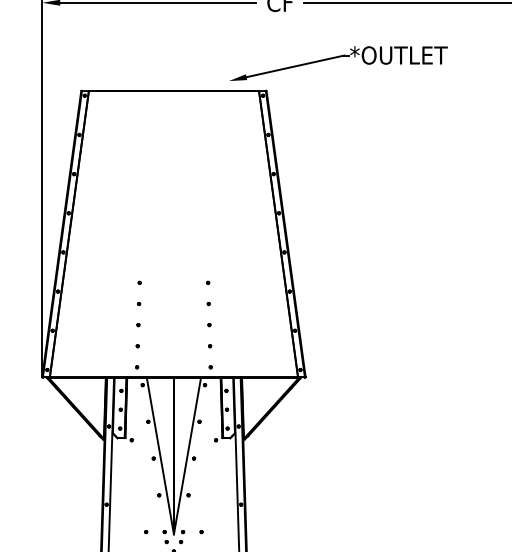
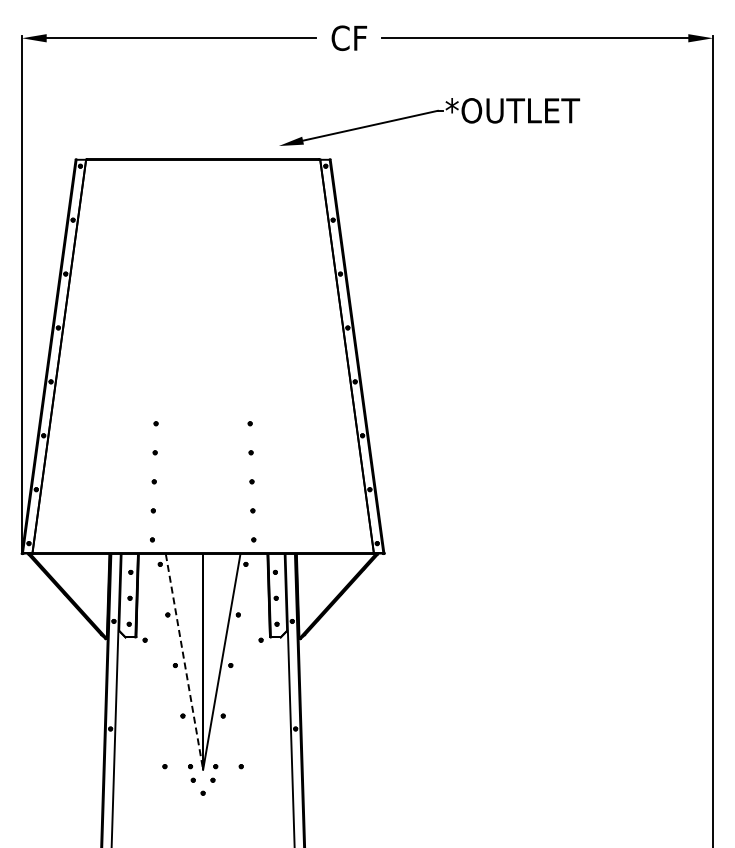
line: (160, 456) -> (184, 662), solid -> dashed

